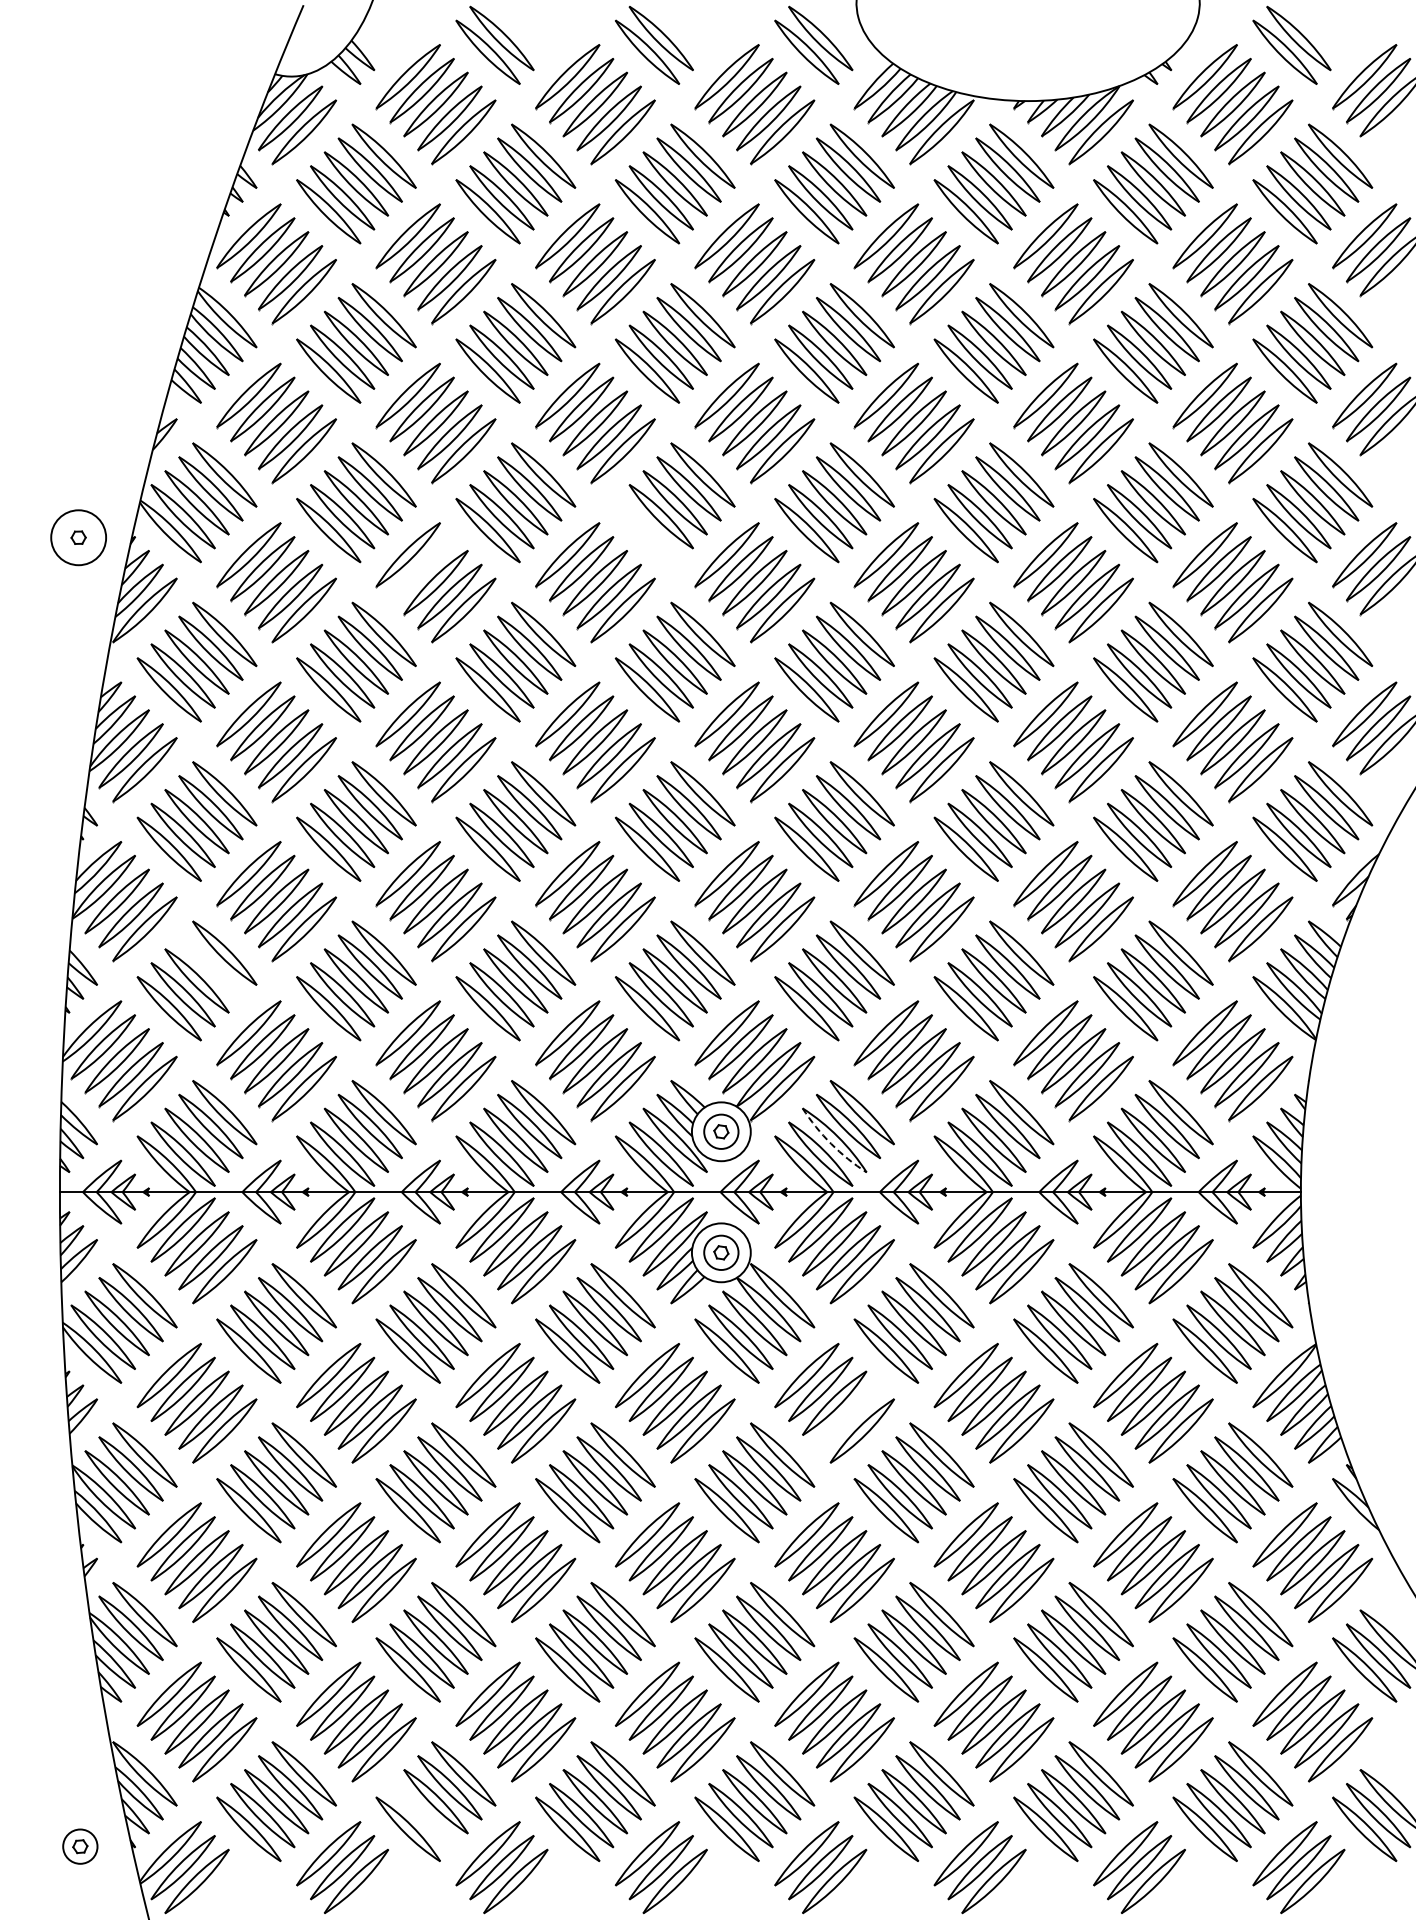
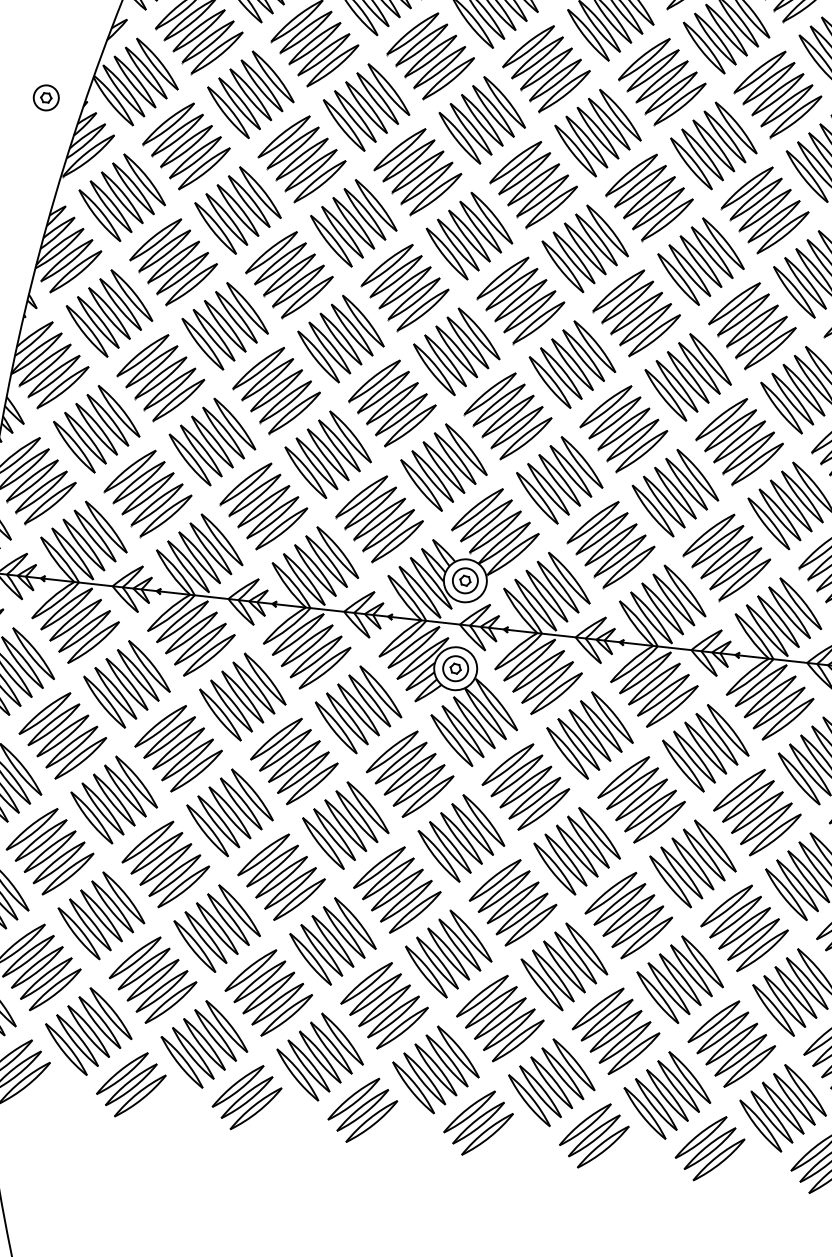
part: (647, 530) -> (459, 138), added
circle: (78, 537) -> (46, 97), size x0.62
part: (421, 569) -> (292, 148), added
part: (210, 966) -> (107, 419), added
arc: (831, 1143) -> (544, 598), dashed -> solid
part: (848, 1416) -> (534, 797), added
part: (421, 1815) -> (192, 1053), added

